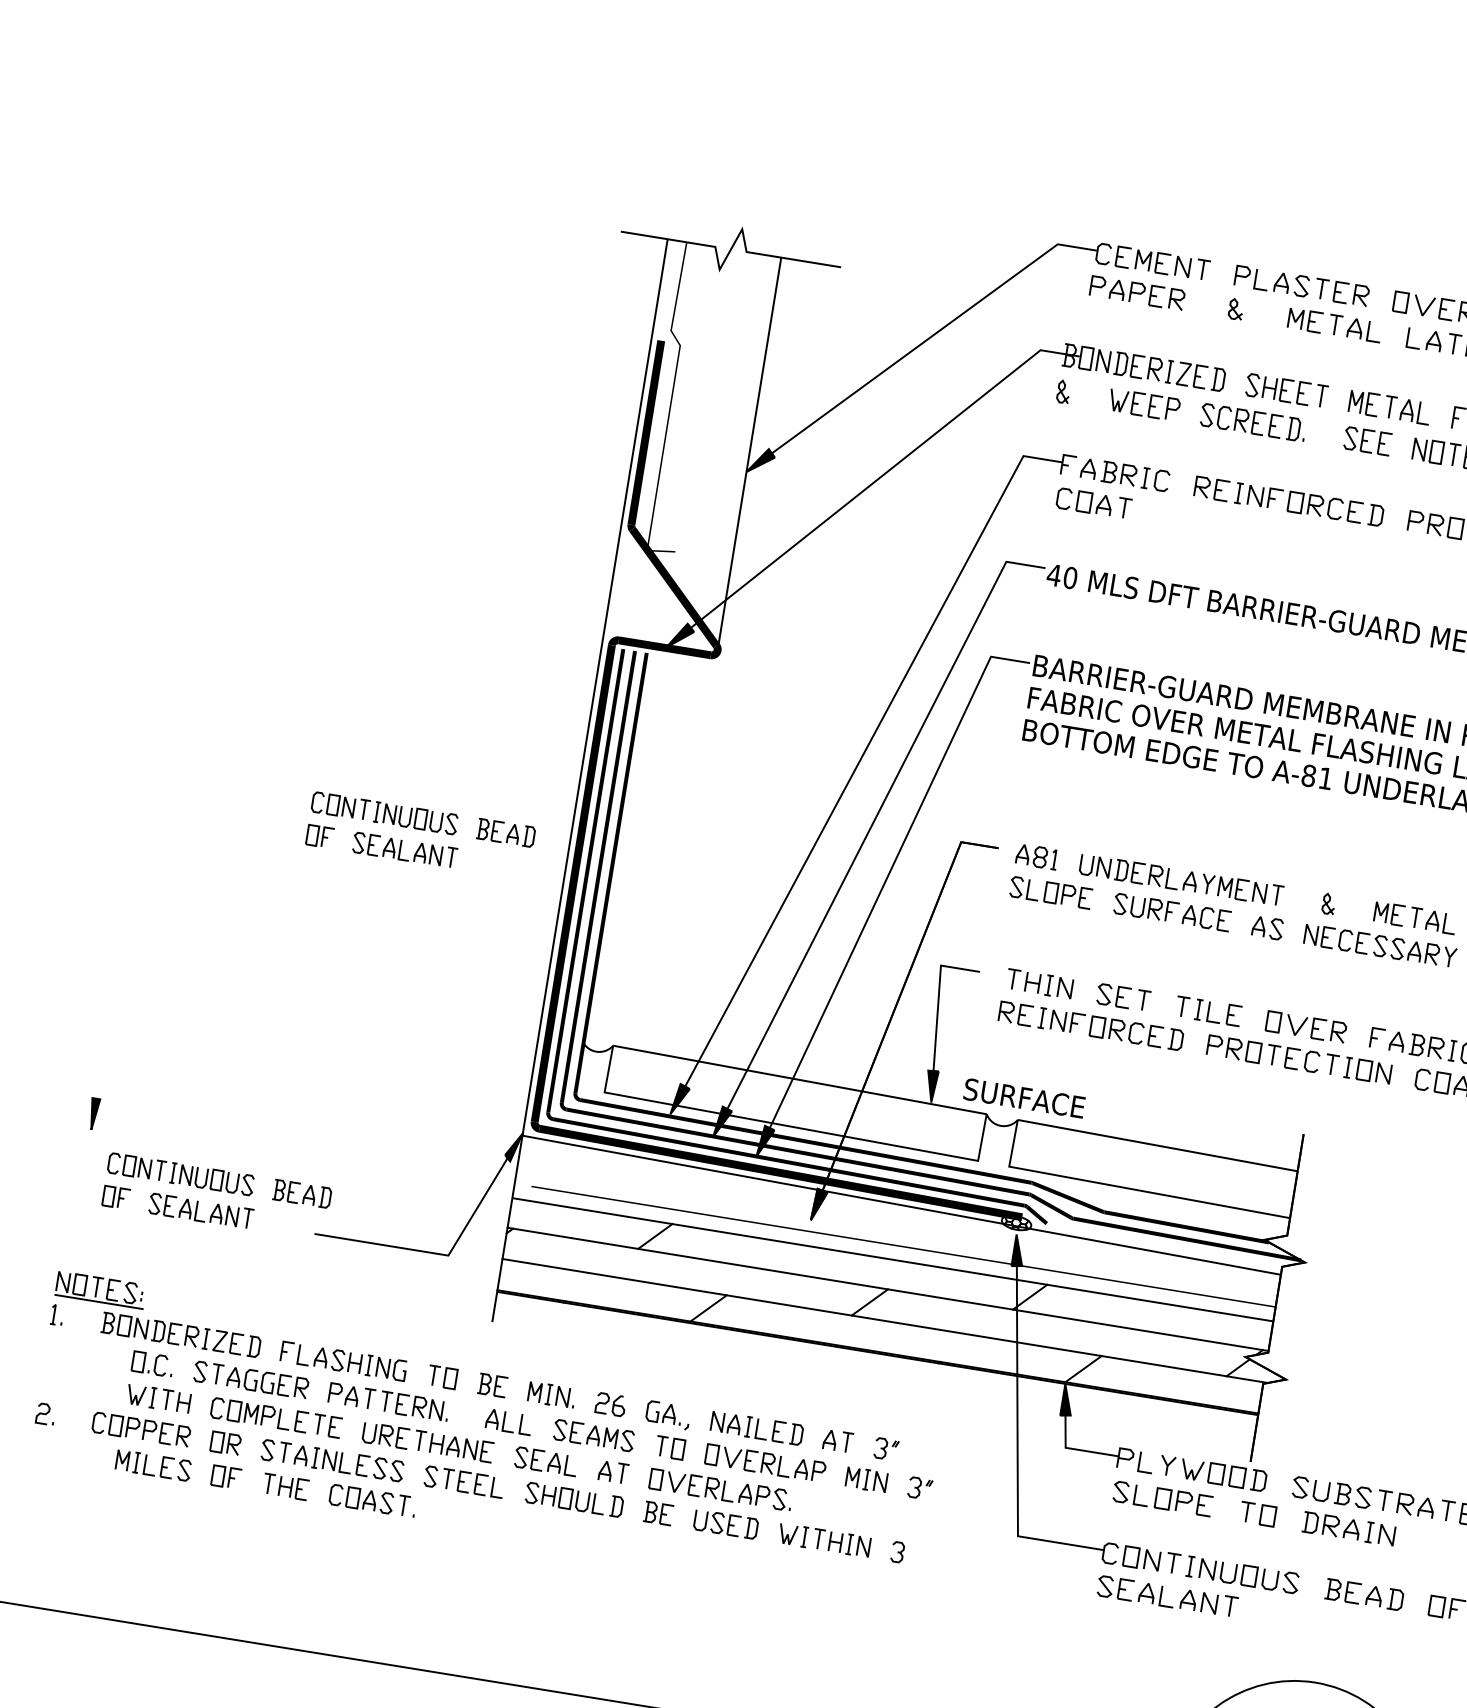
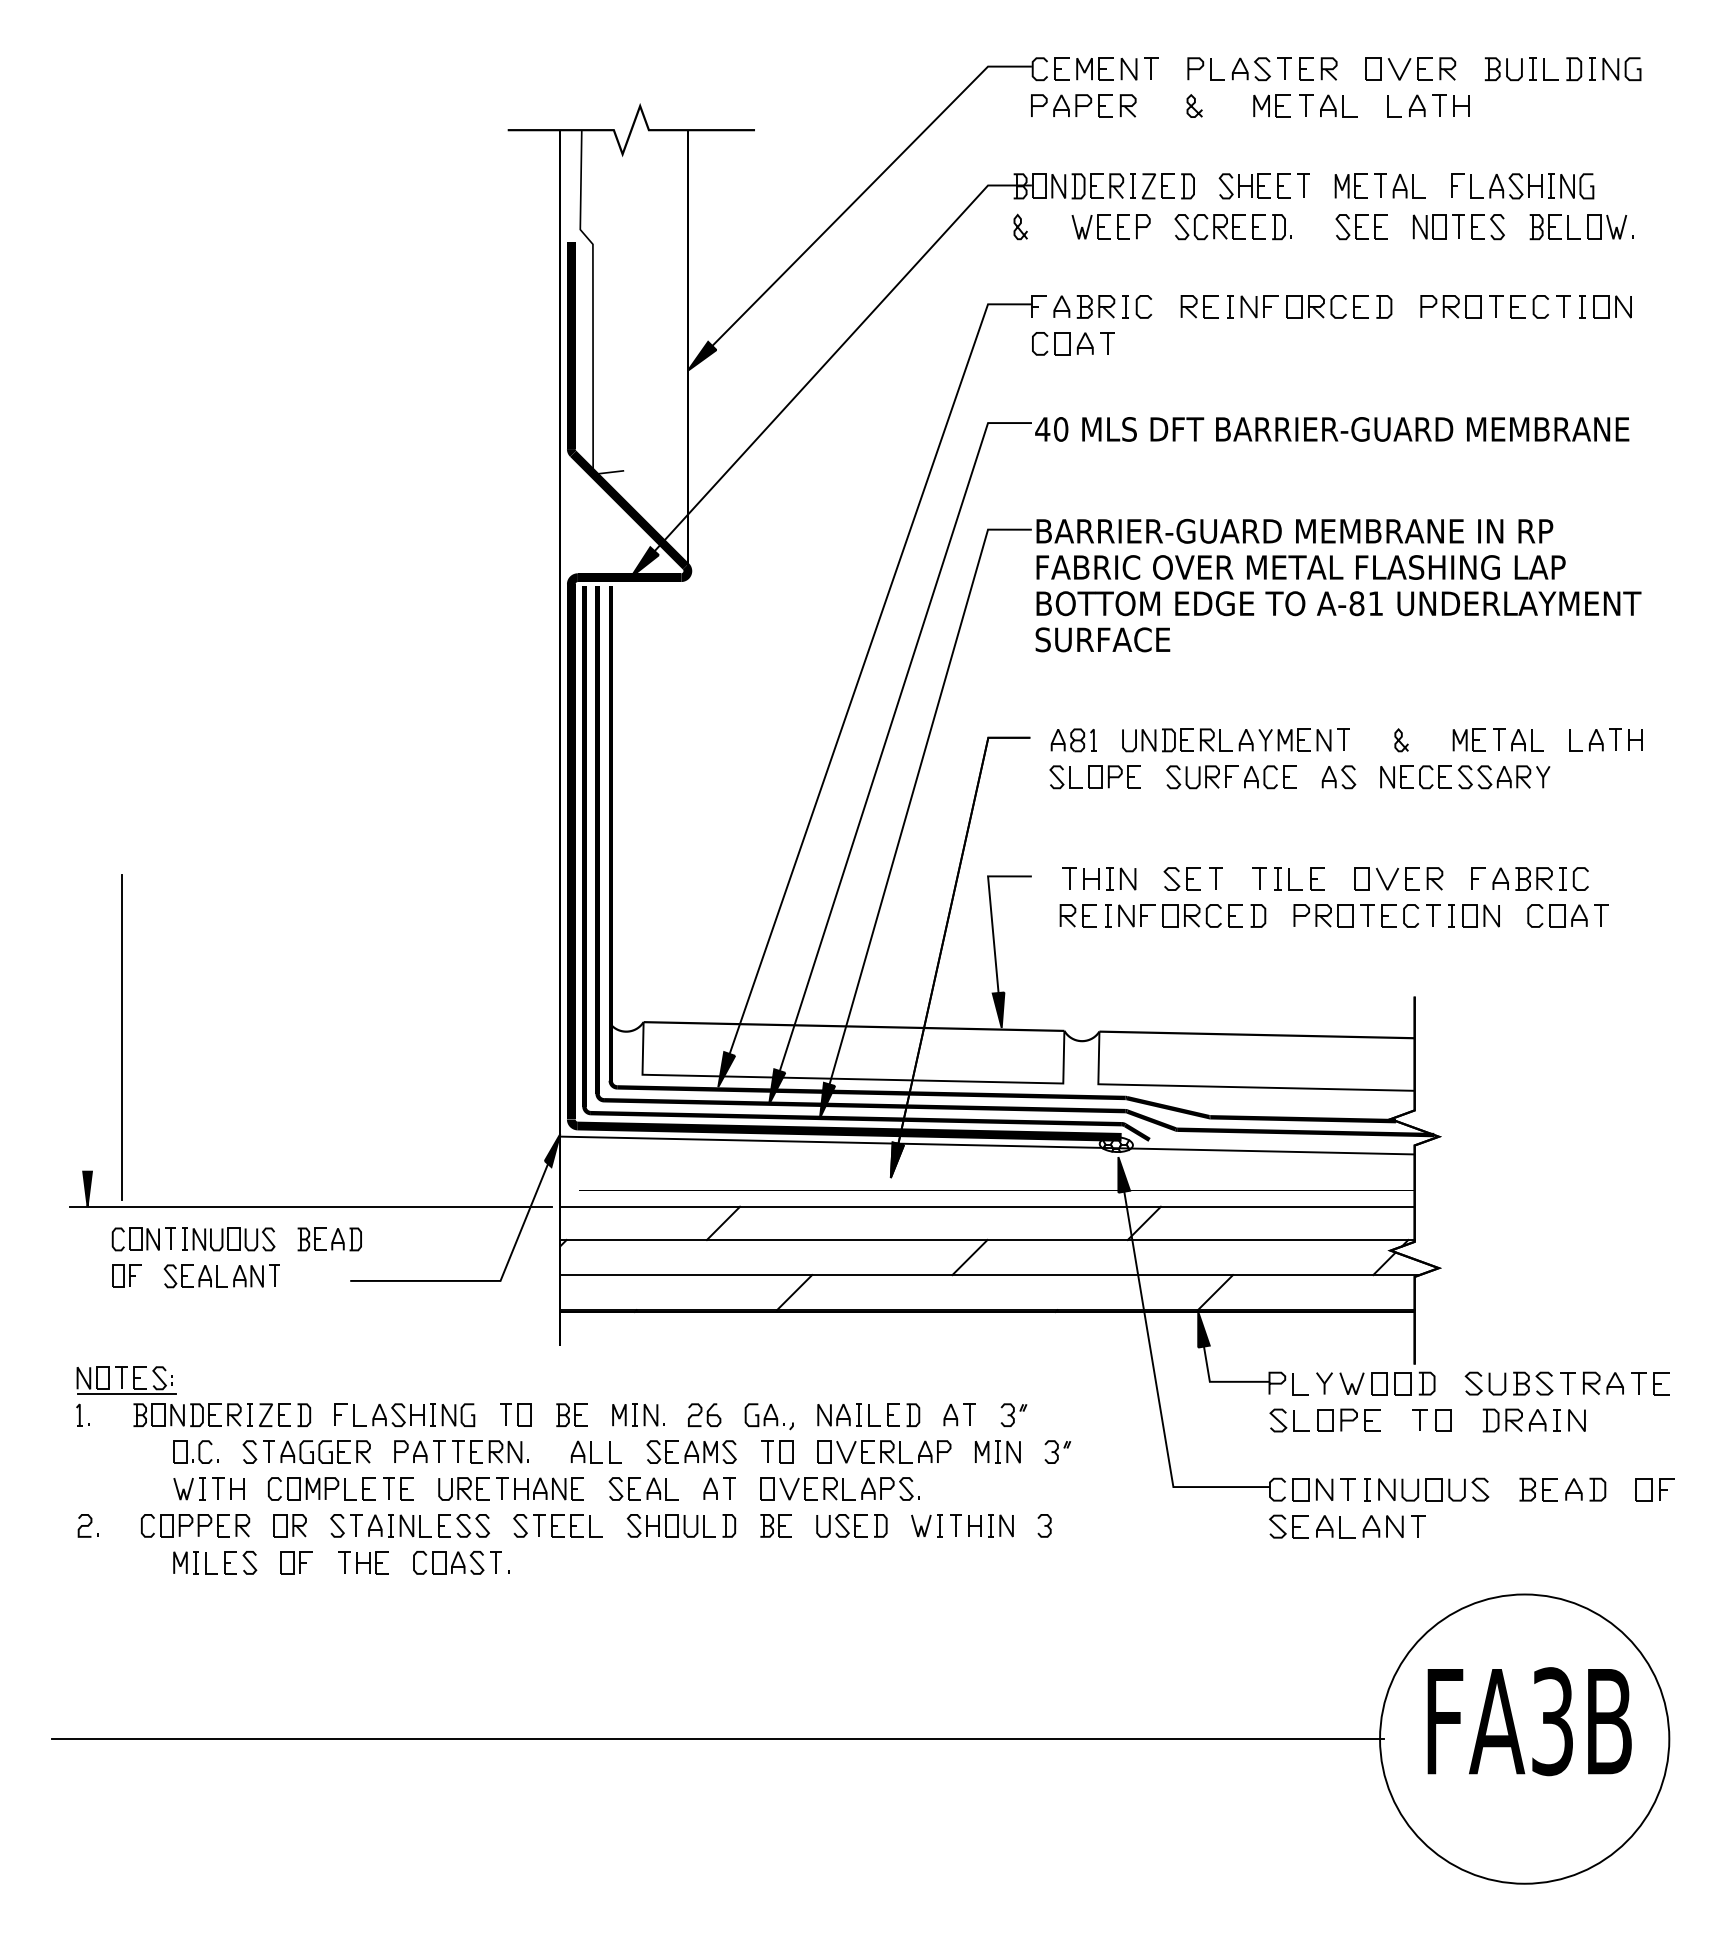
part: (421, 829) -> (395, 819), removed
line: (145, 984) -> (121, 1037), added
text: (1024, 1097) -> (1102, 639), moved
line: (289, 1161) -> (310, 1206), added

